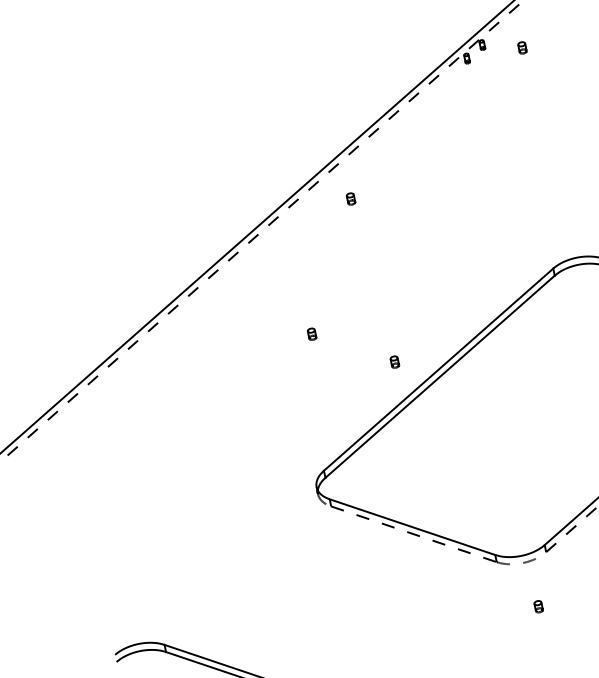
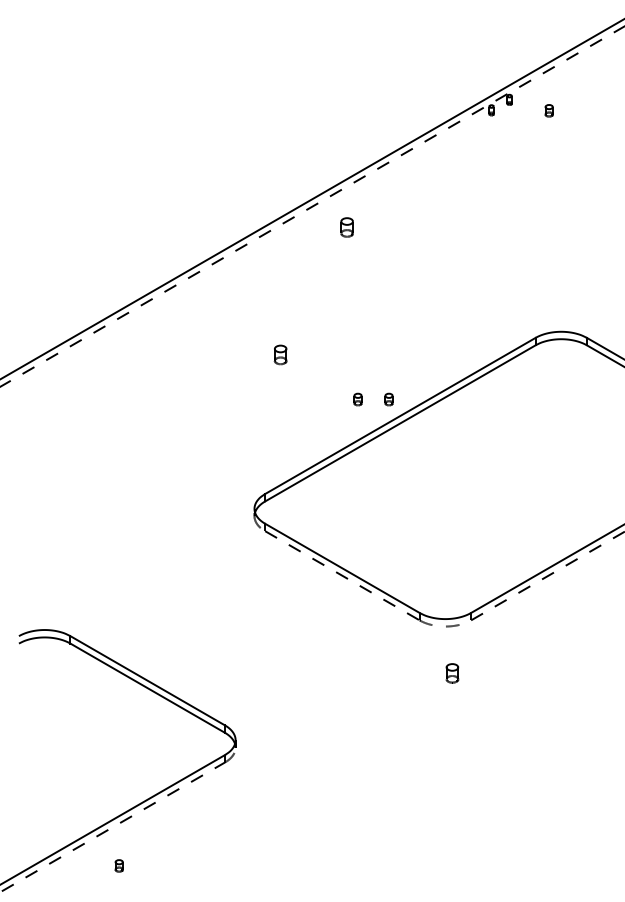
part: (350, 199) -> (346, 227), size x1.6
part: (311, 333) -> (280, 354), size x1.6
part: (424, 356) -> (388, 399), added
part: (538, 606) -> (452, 673), size x1.6

